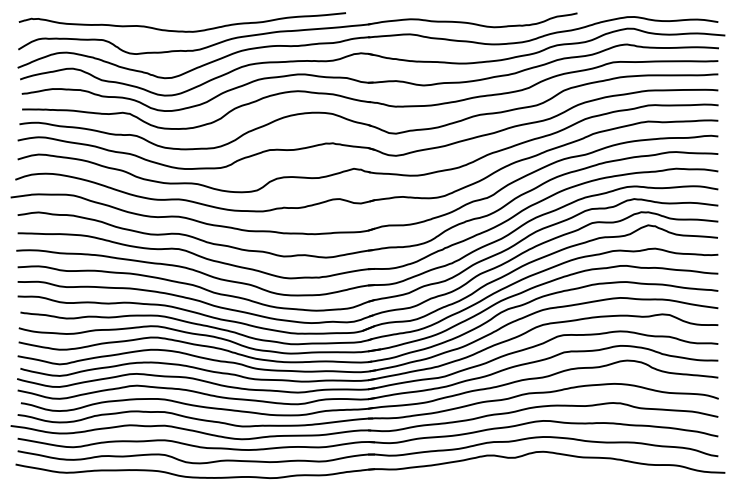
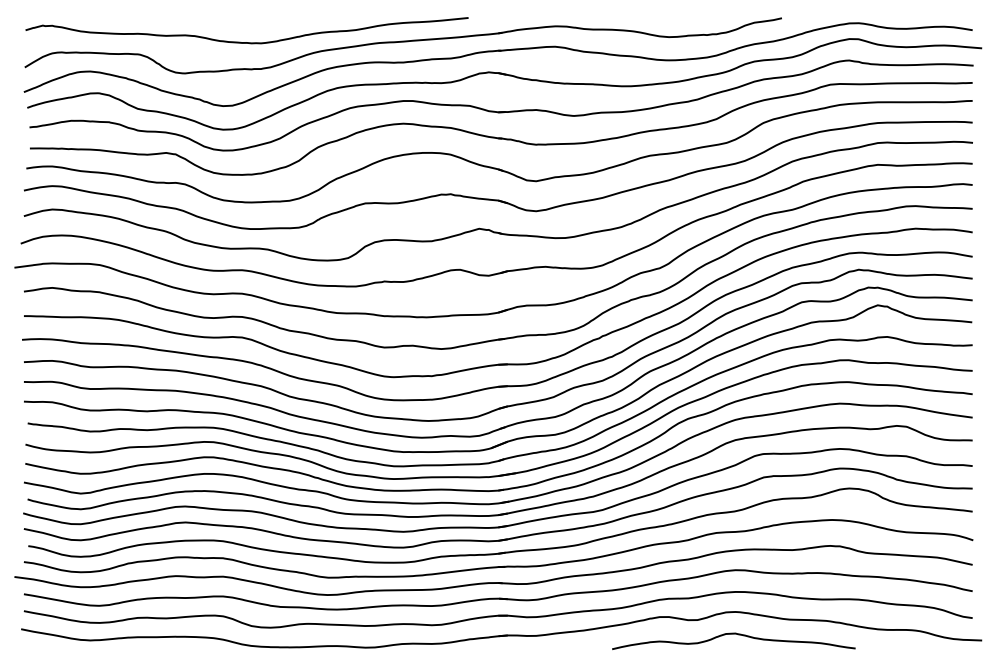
curve: (541, 468) -> (733, 634), added

